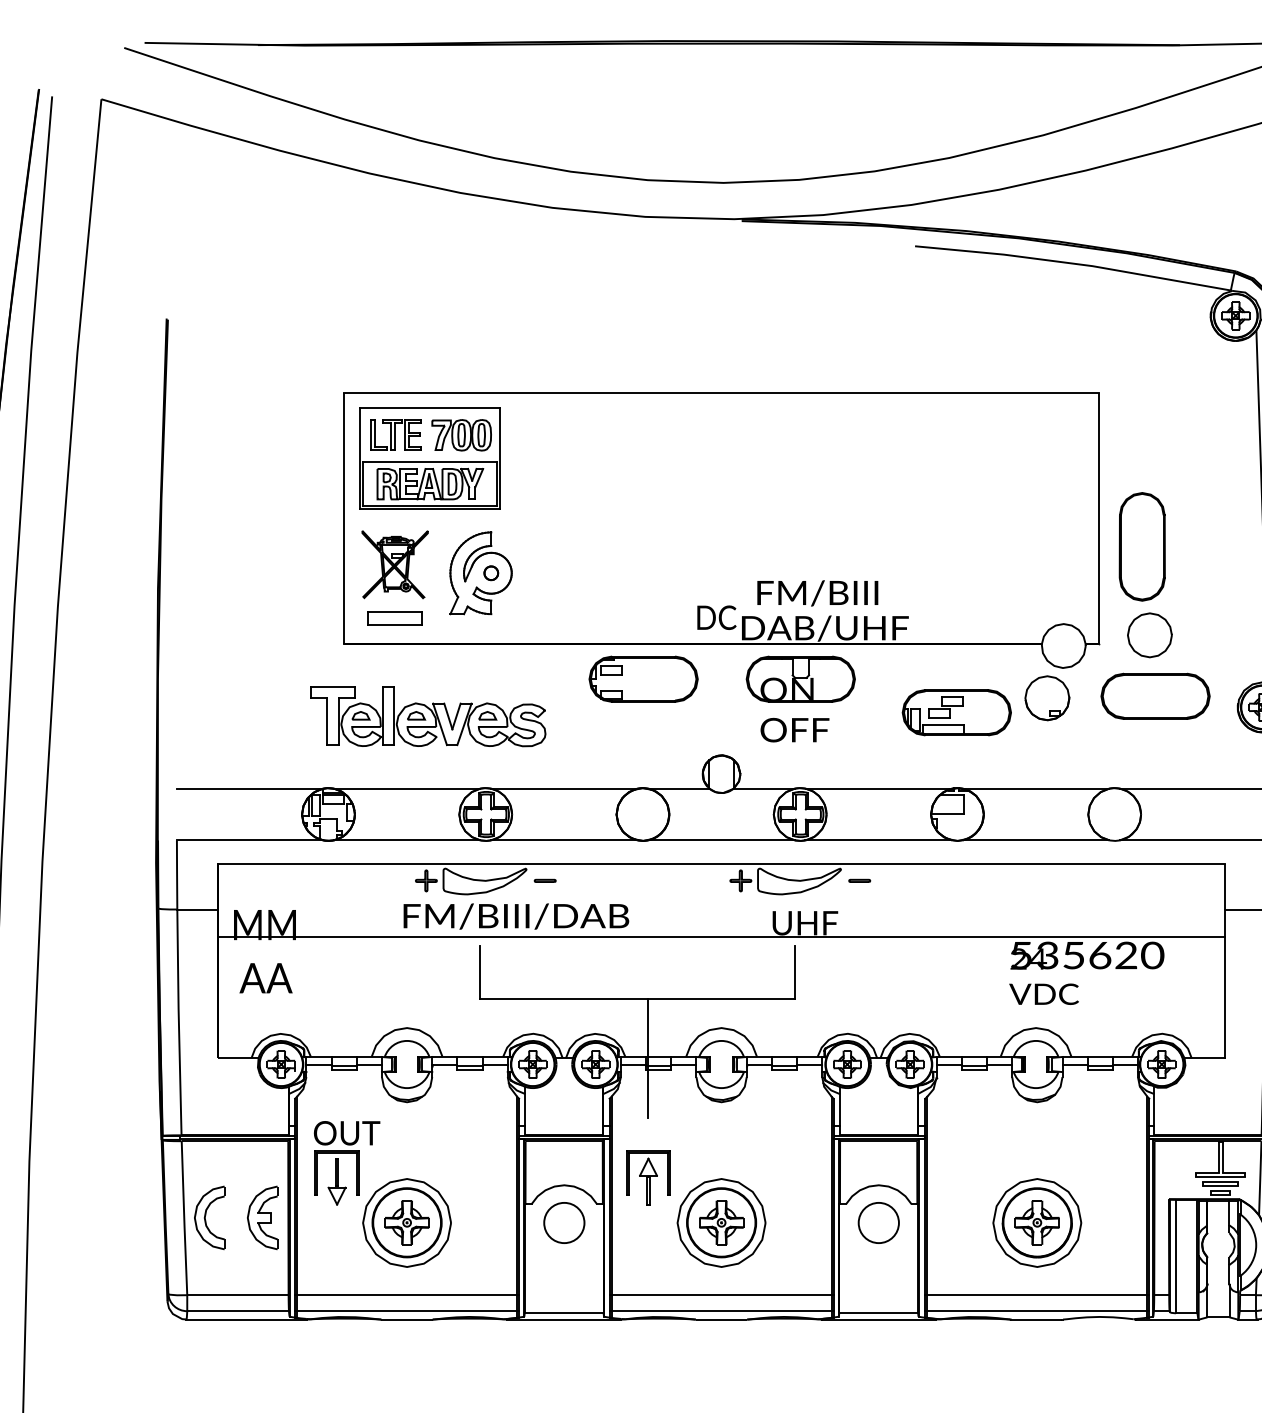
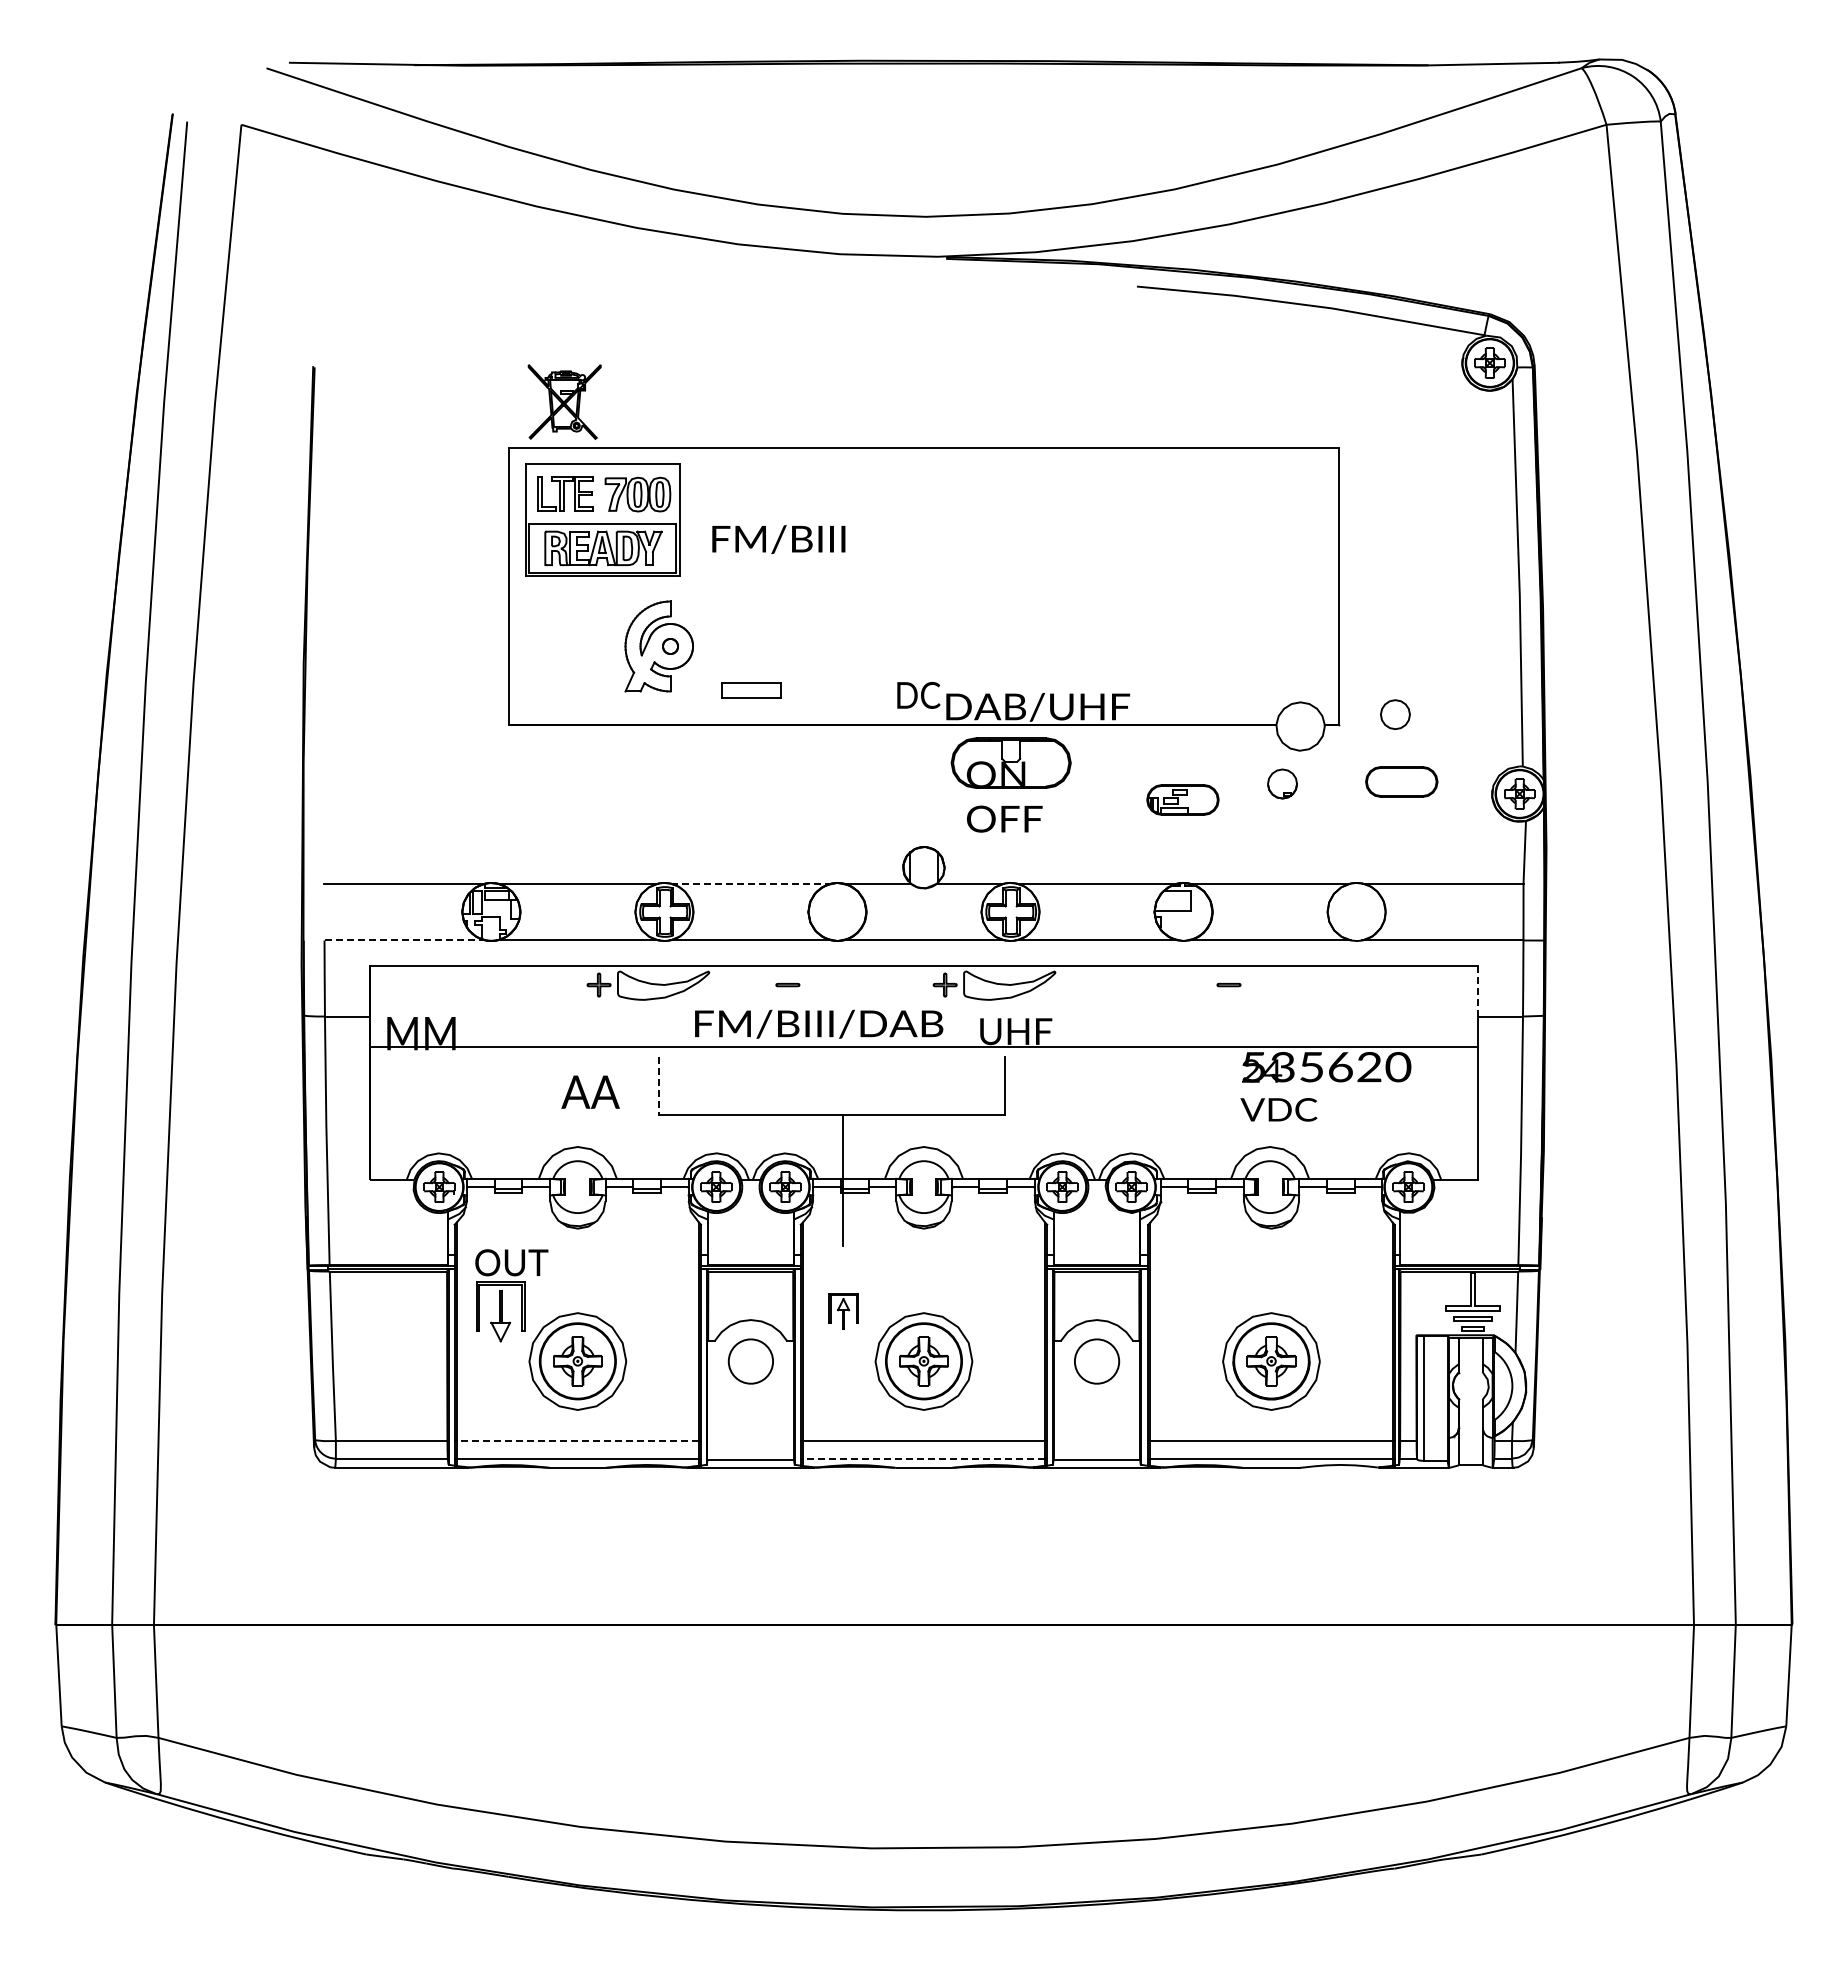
part: (1141, 546) -> (1386, 617), removed
part: (394, 564) -> (564, 401), moved
text: (817, 593) -> (778, 539), moved
part: (394, 618) -> (751, 690), moved
part: (1150, 635) -> (1395, 714), size x0.6
part: (643, 678) -> (837, 762), removed
part: (1155, 695) -> (1401, 781), size x0.6
part: (1047, 697) -> (1282, 783), size x0.6
part: (956, 712) -> (1182, 799), size x0.6
part: (428, 716) -> (601, 804), removed
line: (564, 788) -> (751, 883), solid -> dashed
line: (250, 840) -> (405, 940), solid -> dashed
line: (544, 881) -> (787, 985), moved
line: (859, 881) -> (1228, 985), moved
line: (1224, 887) -> (1477, 992), solid -> dashed
text: (516, 915) -> (819, 1023), moved
line: (480, 973) -> (658, 1086), solid -> dashed
text: (265, 977) -> (590, 1091), moved
part: (648, 1177) -> (843, 1311), size x0.6
part: (209, 1217) -> (360, 1355), removed
part: (262, 1217) -> (418, 1355), removed
line: (406, 1295) -> (577, 1441), solid -> dashed
line: (721, 1311) -> (923, 1458), solid -> dashed

